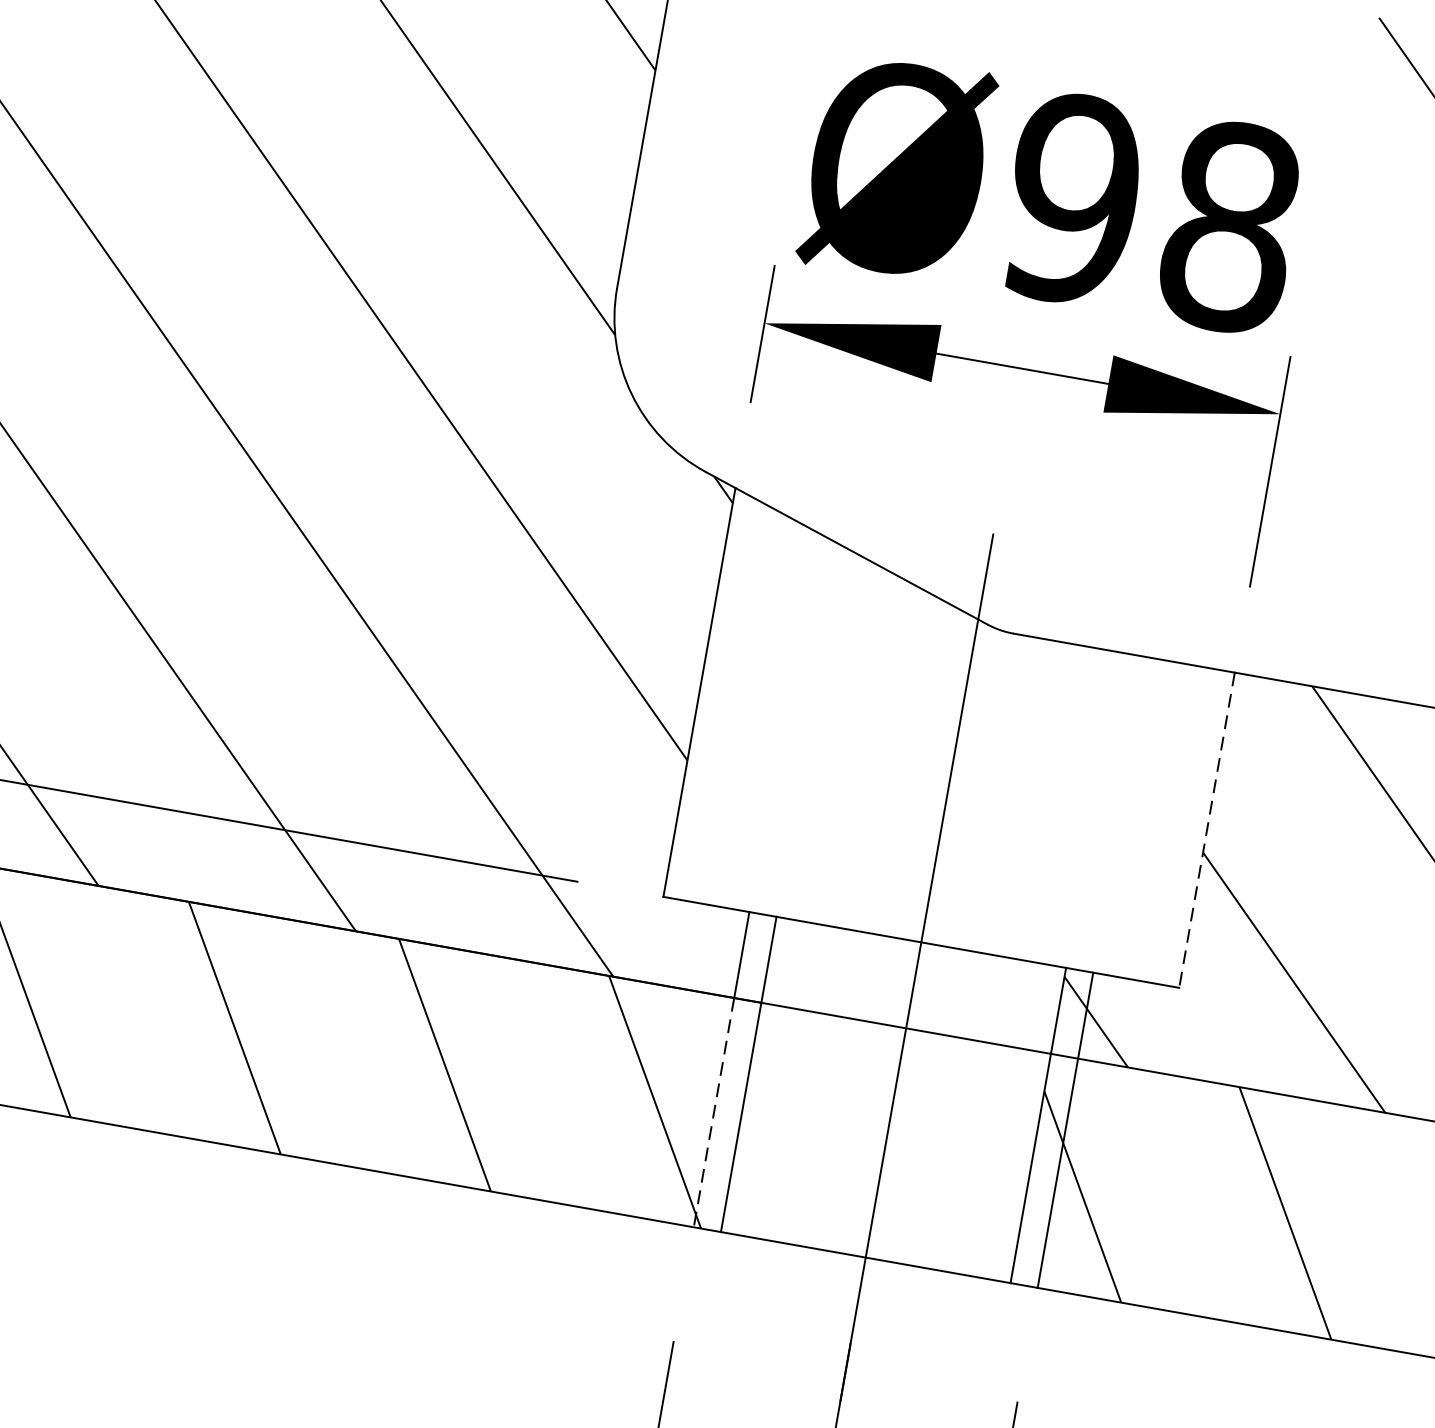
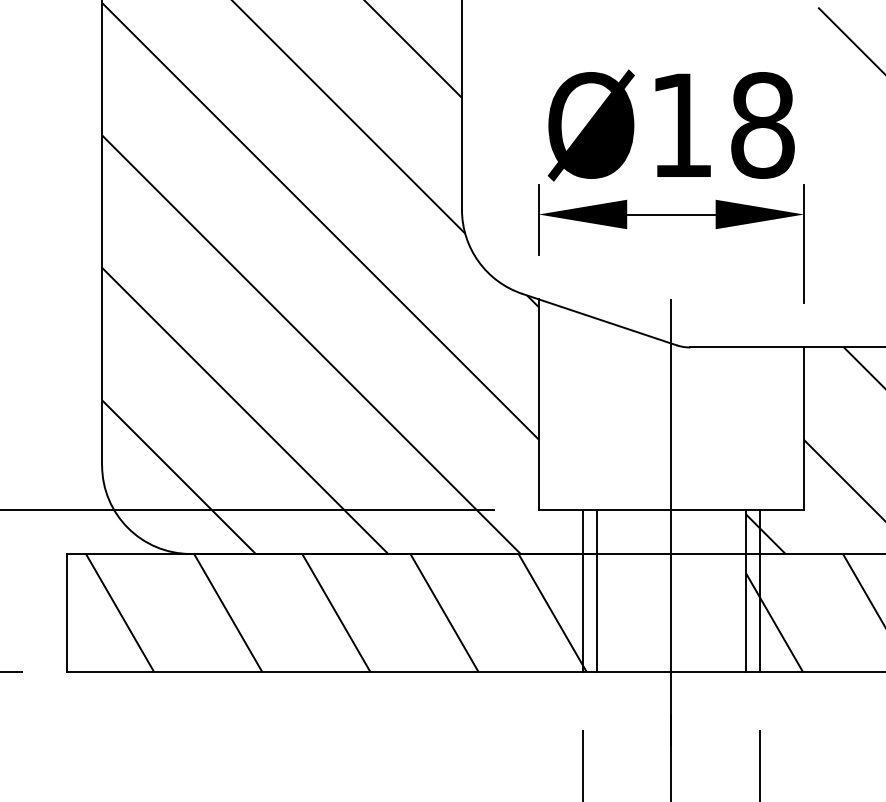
text: (1072, 199) -> (681, 125), Ø98 -> Ø18
line: (1207, 832) -> (804, 429), dashed -> solid
line: (713, 1111) -> (582, 612), dashed -> solid

